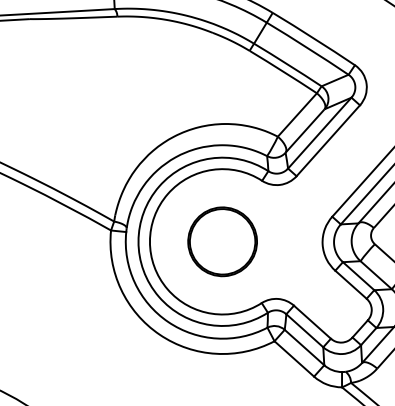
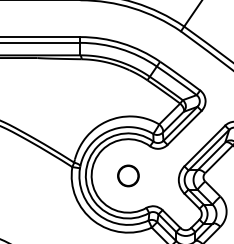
part: (222, 240) -> (128, 175), size x0.6

